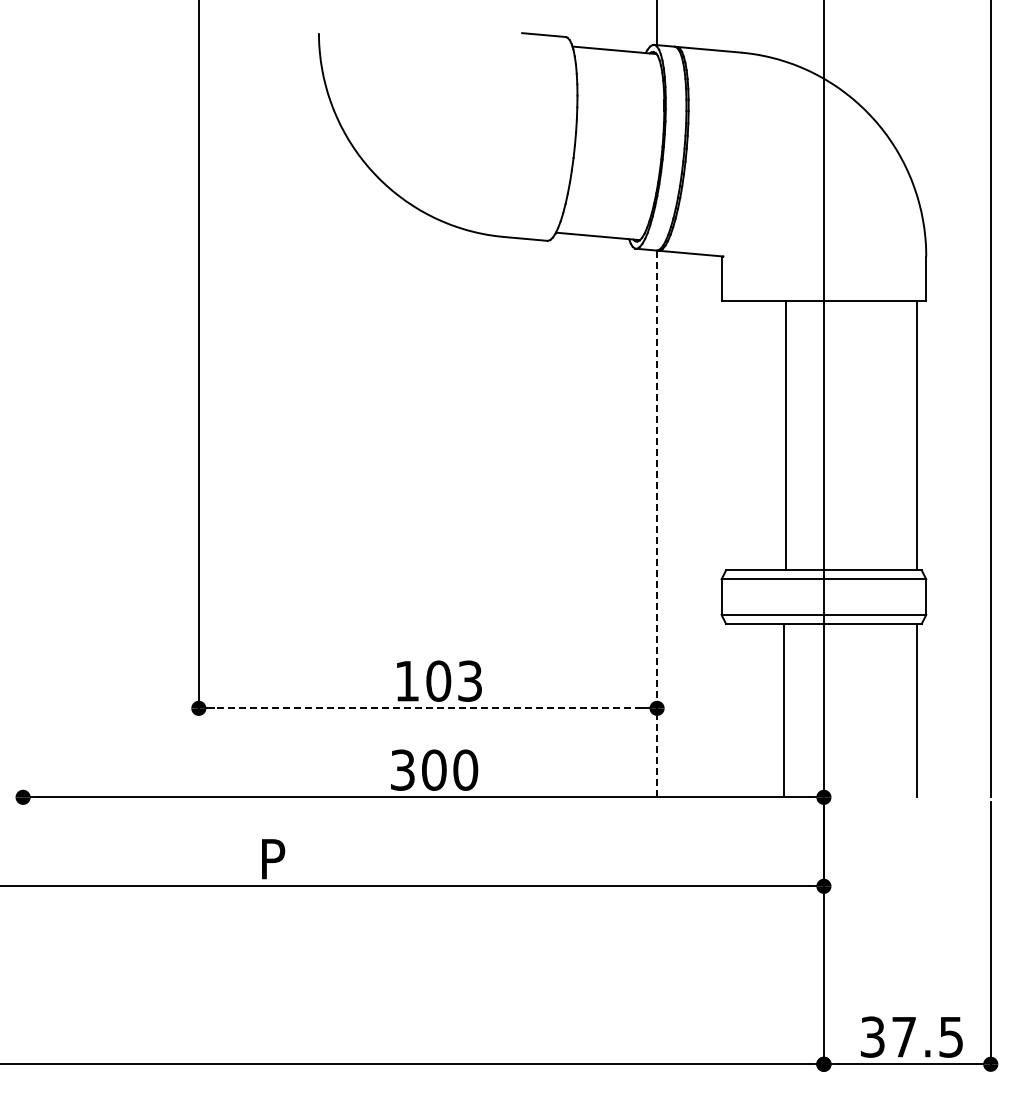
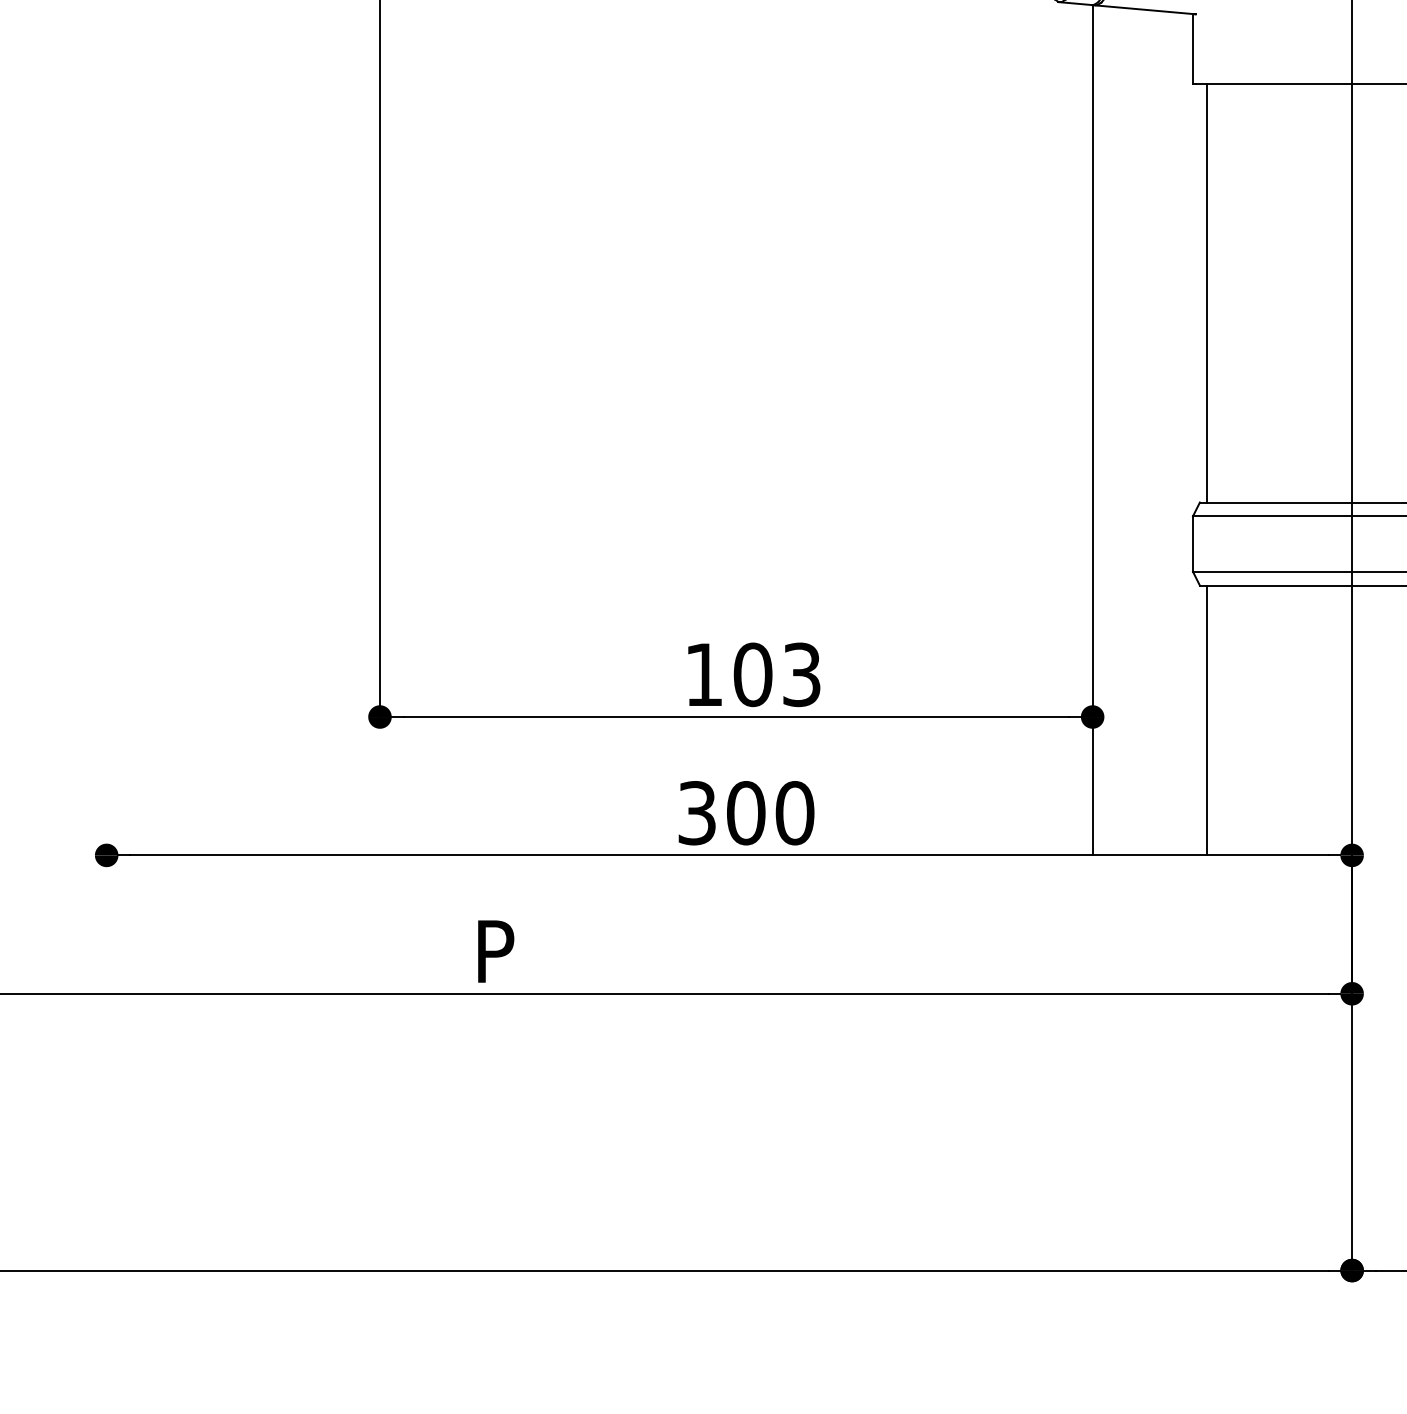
line: (785, 435) -> (1206, 292), moved
line: (657, 524) -> (1093, 431), dashed -> solid
line: (427, 708) -> (735, 717), dashed -> solid
line: (783, 710) -> (1206, 720), moved

